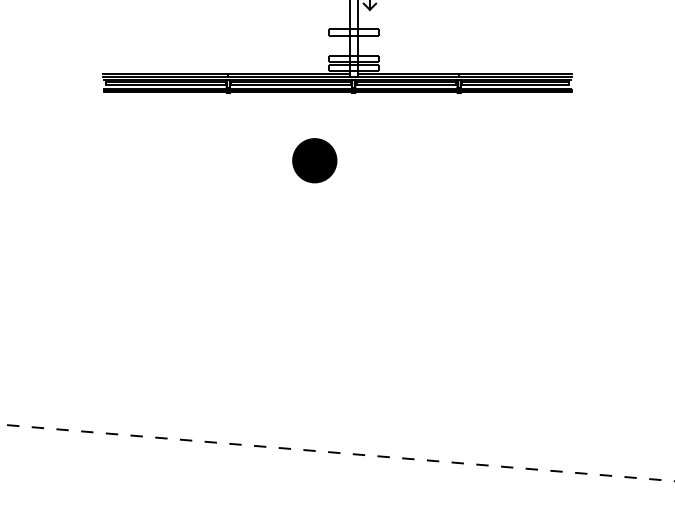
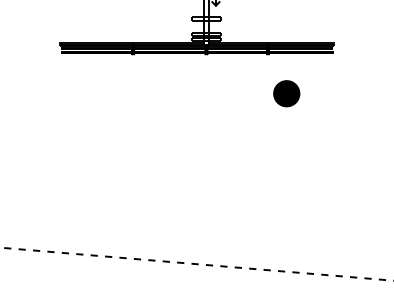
part: (314, 160) -> (286, 93), moved

